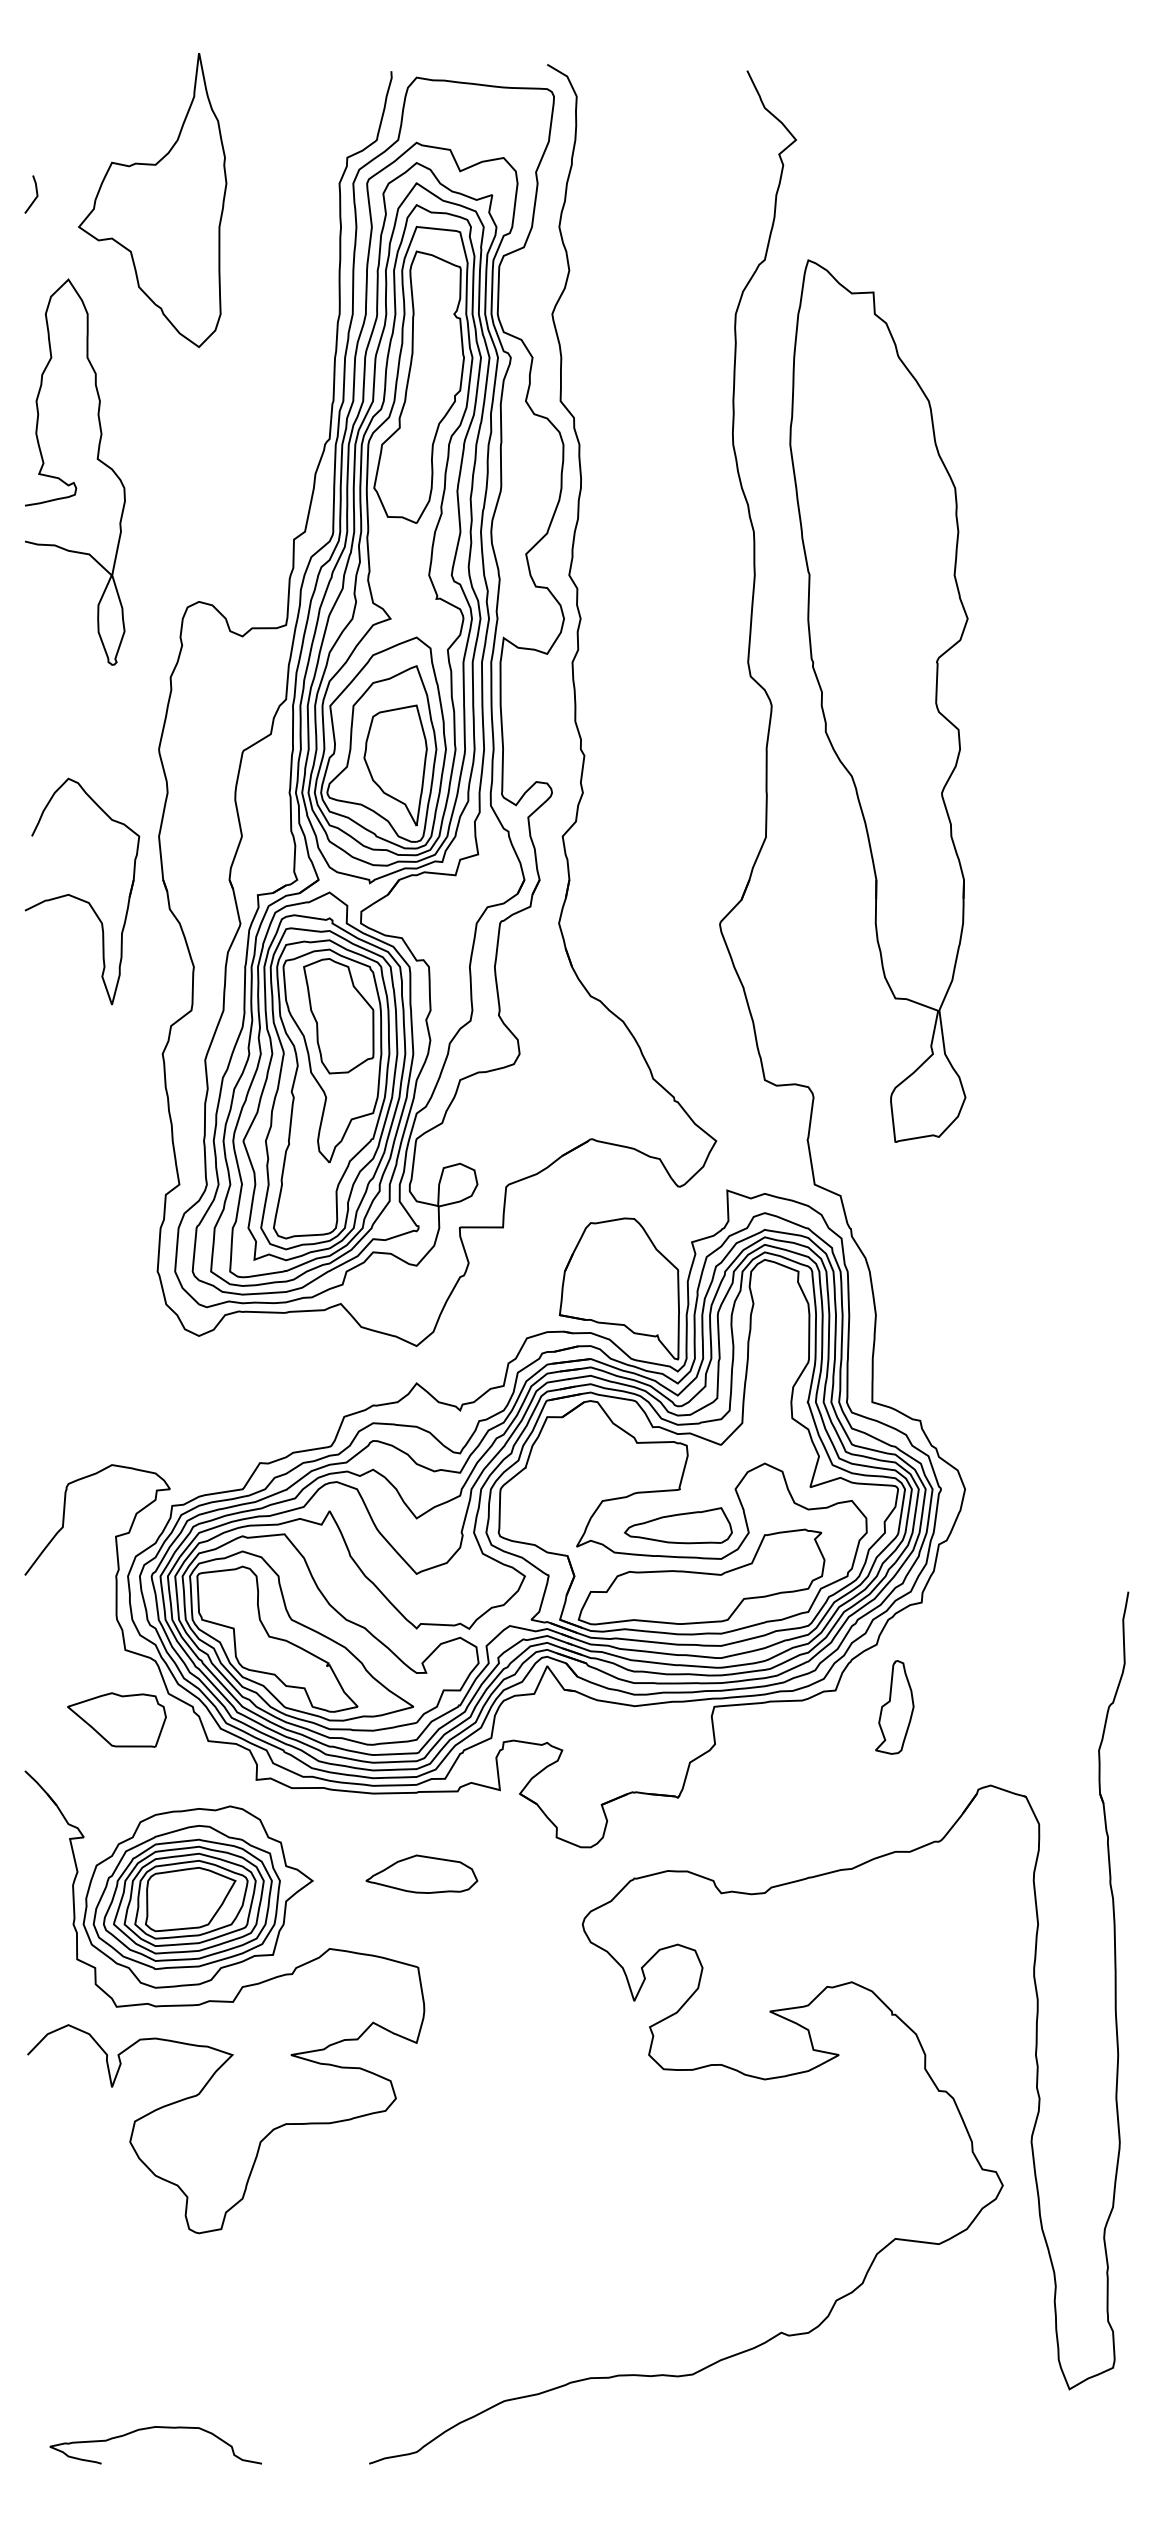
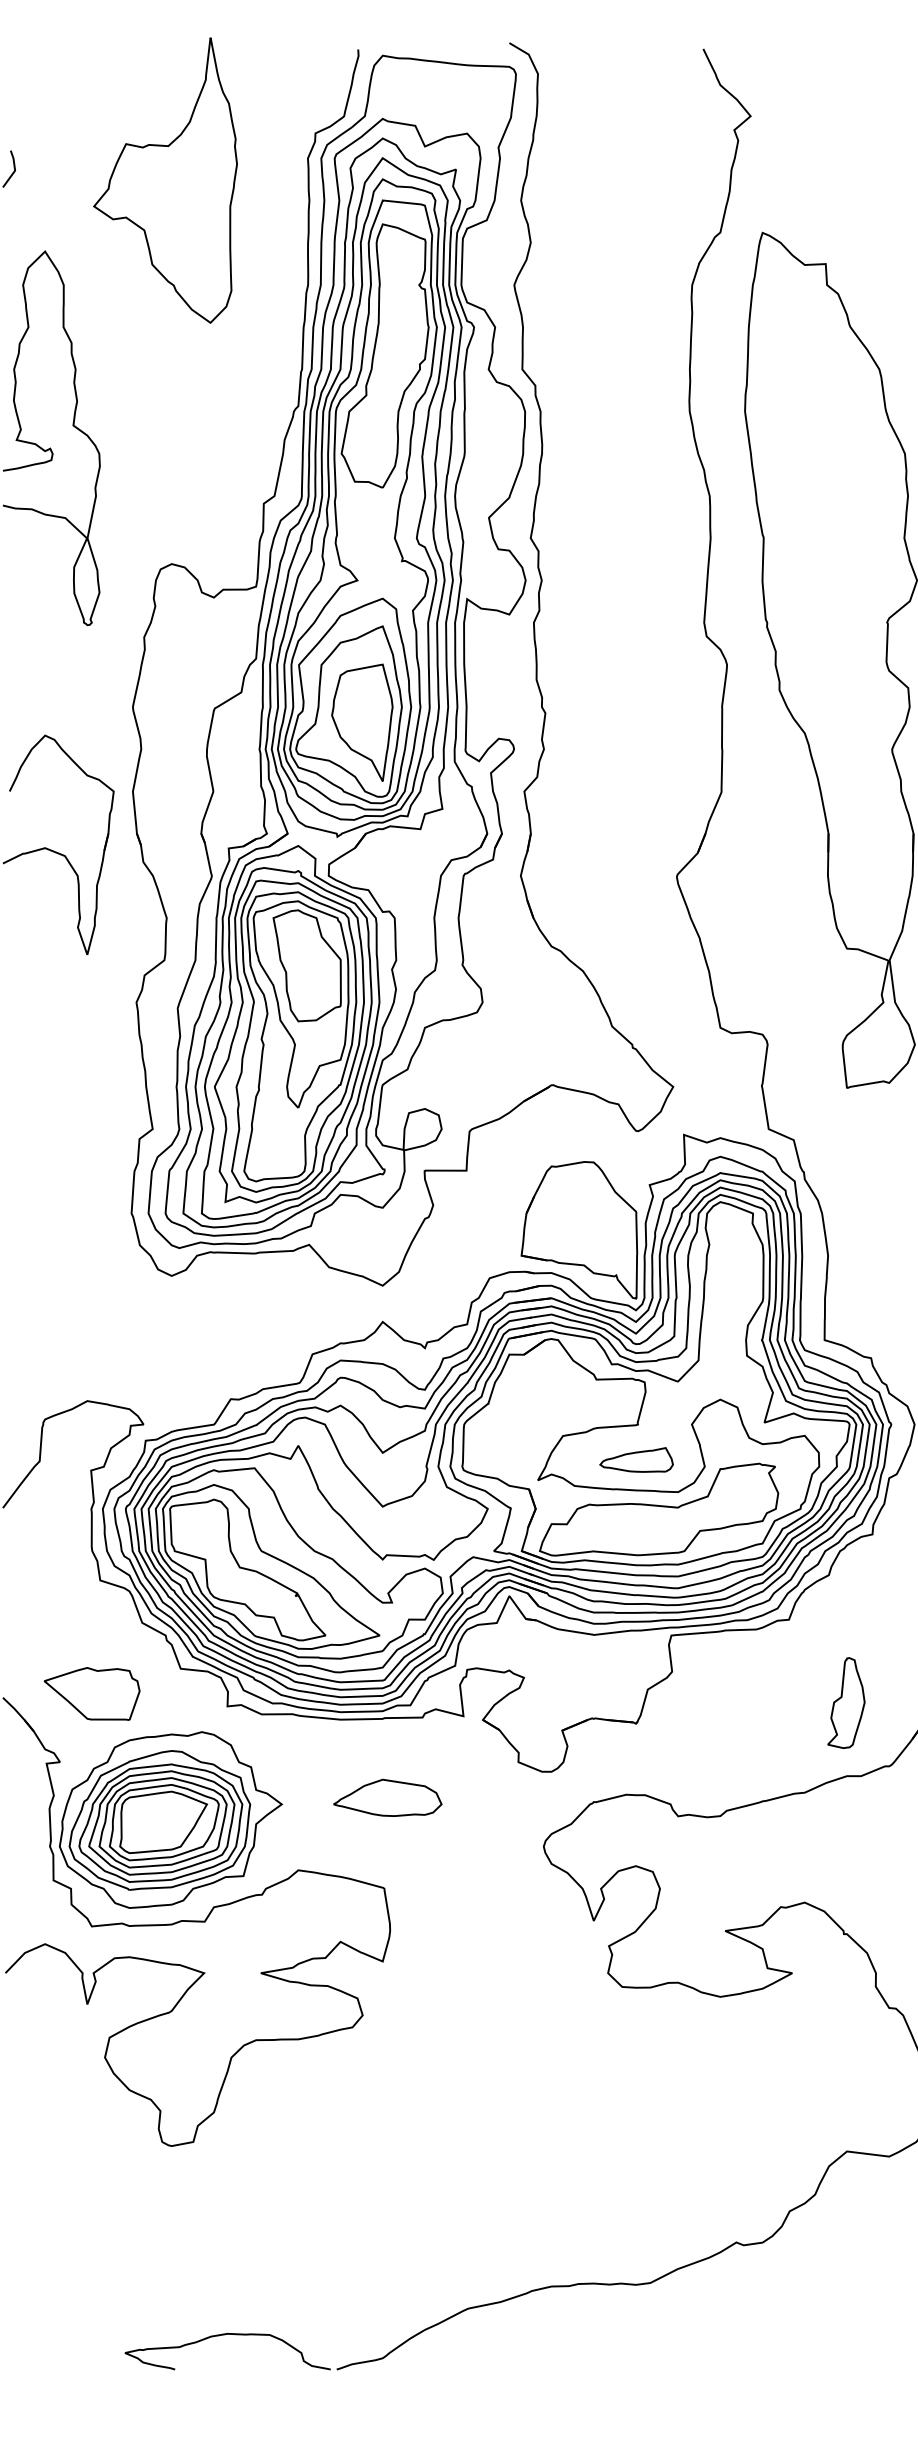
curve: (152, 165) -> (165, 146), moved
part: (678, 1525) -> (636, 1459), size x0.7
part: (894, 1707) -> (846, 1703), moved
part: (116, 1719) -> (91, 1693), moved
curve: (153, 2428) -> (225, 2335), moved

